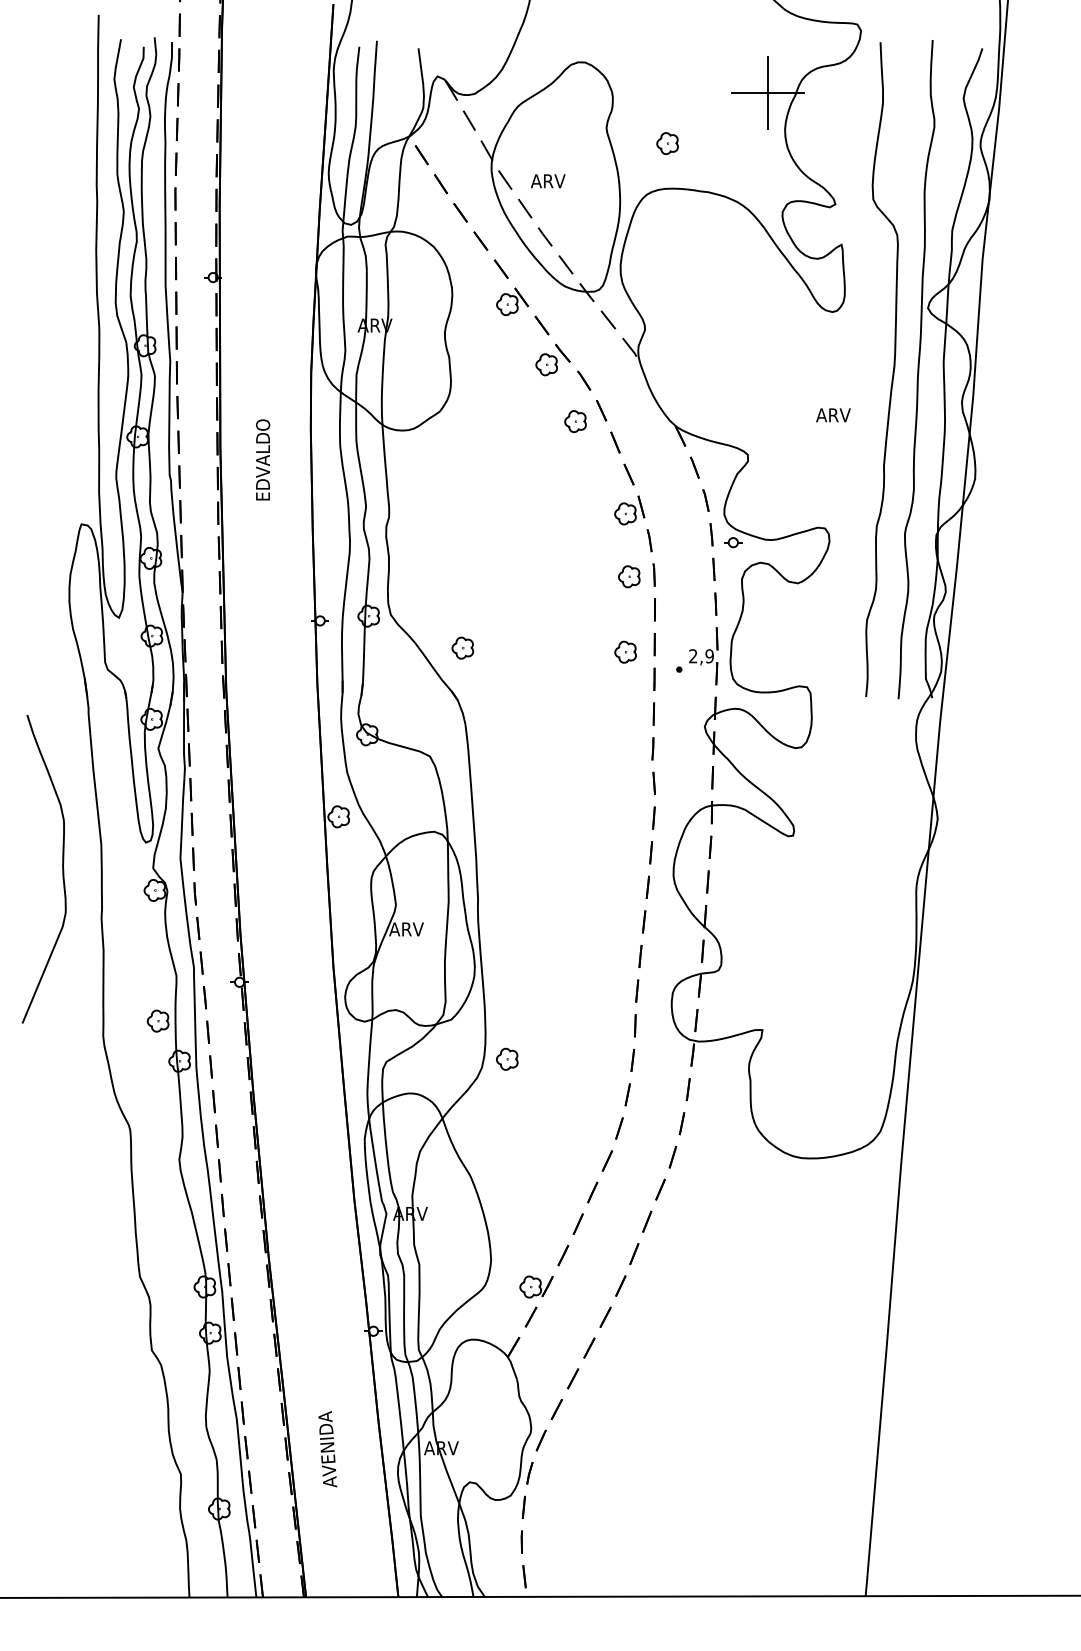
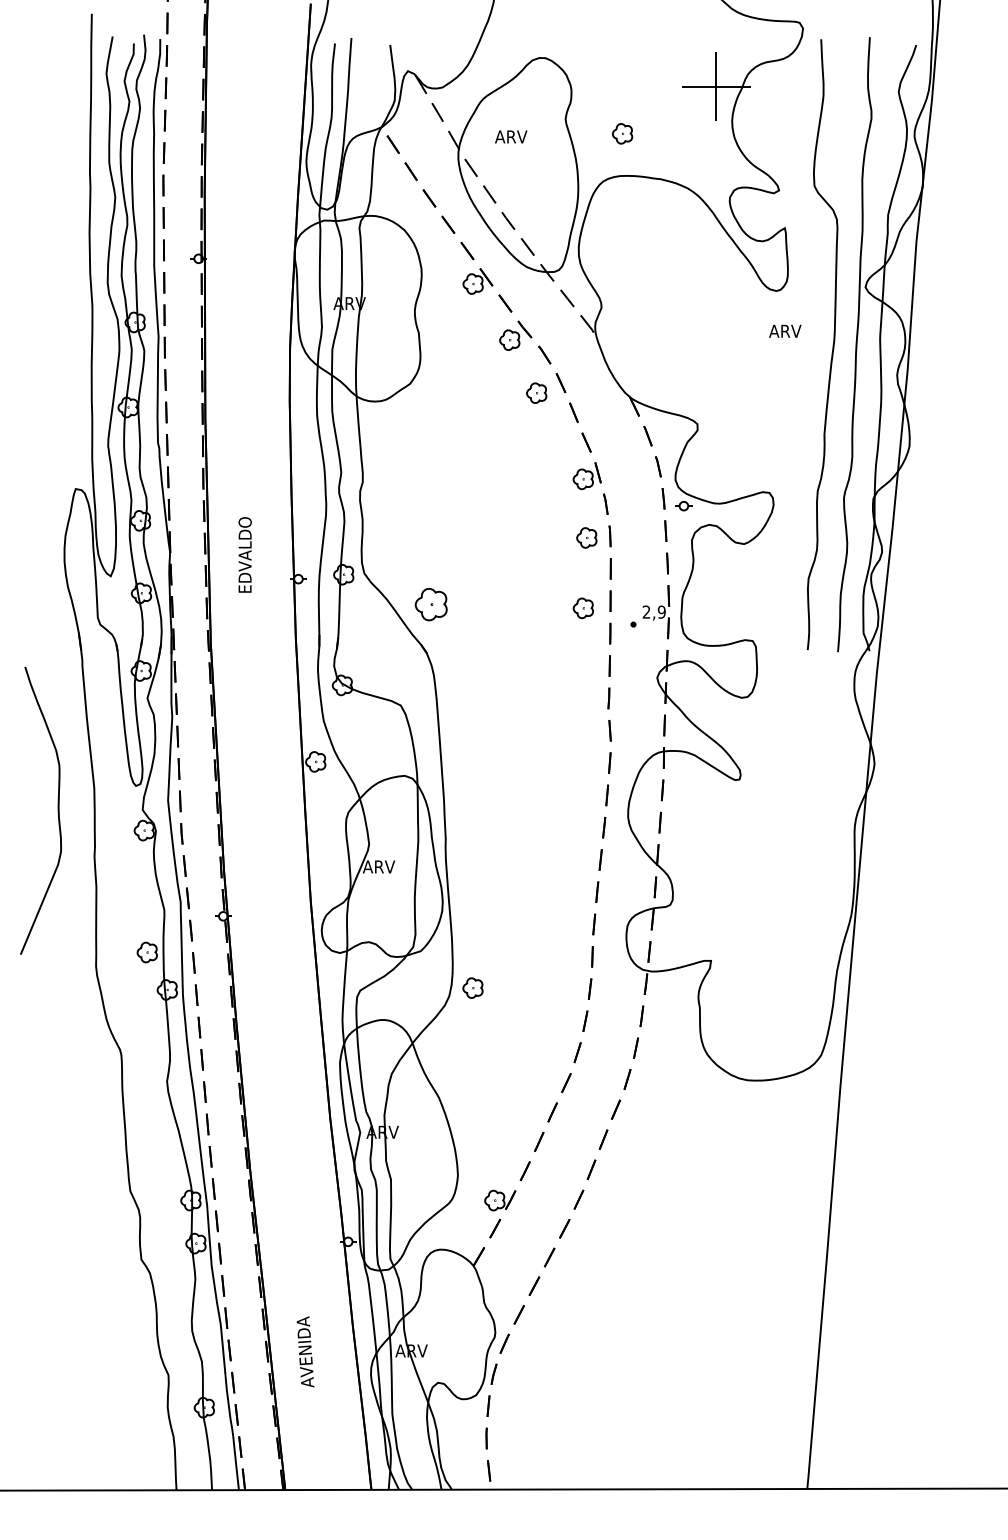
text: (548, 180) -> (511, 136), moved
text: (833, 414) -> (785, 330), moved
text: (262, 459) -> (244, 554), moved
part: (462, 648) -> (431, 604), size x1.6

